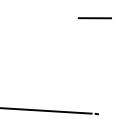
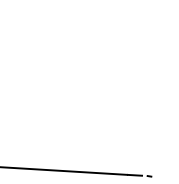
line: (94, 18) -> (145, 28), removed

